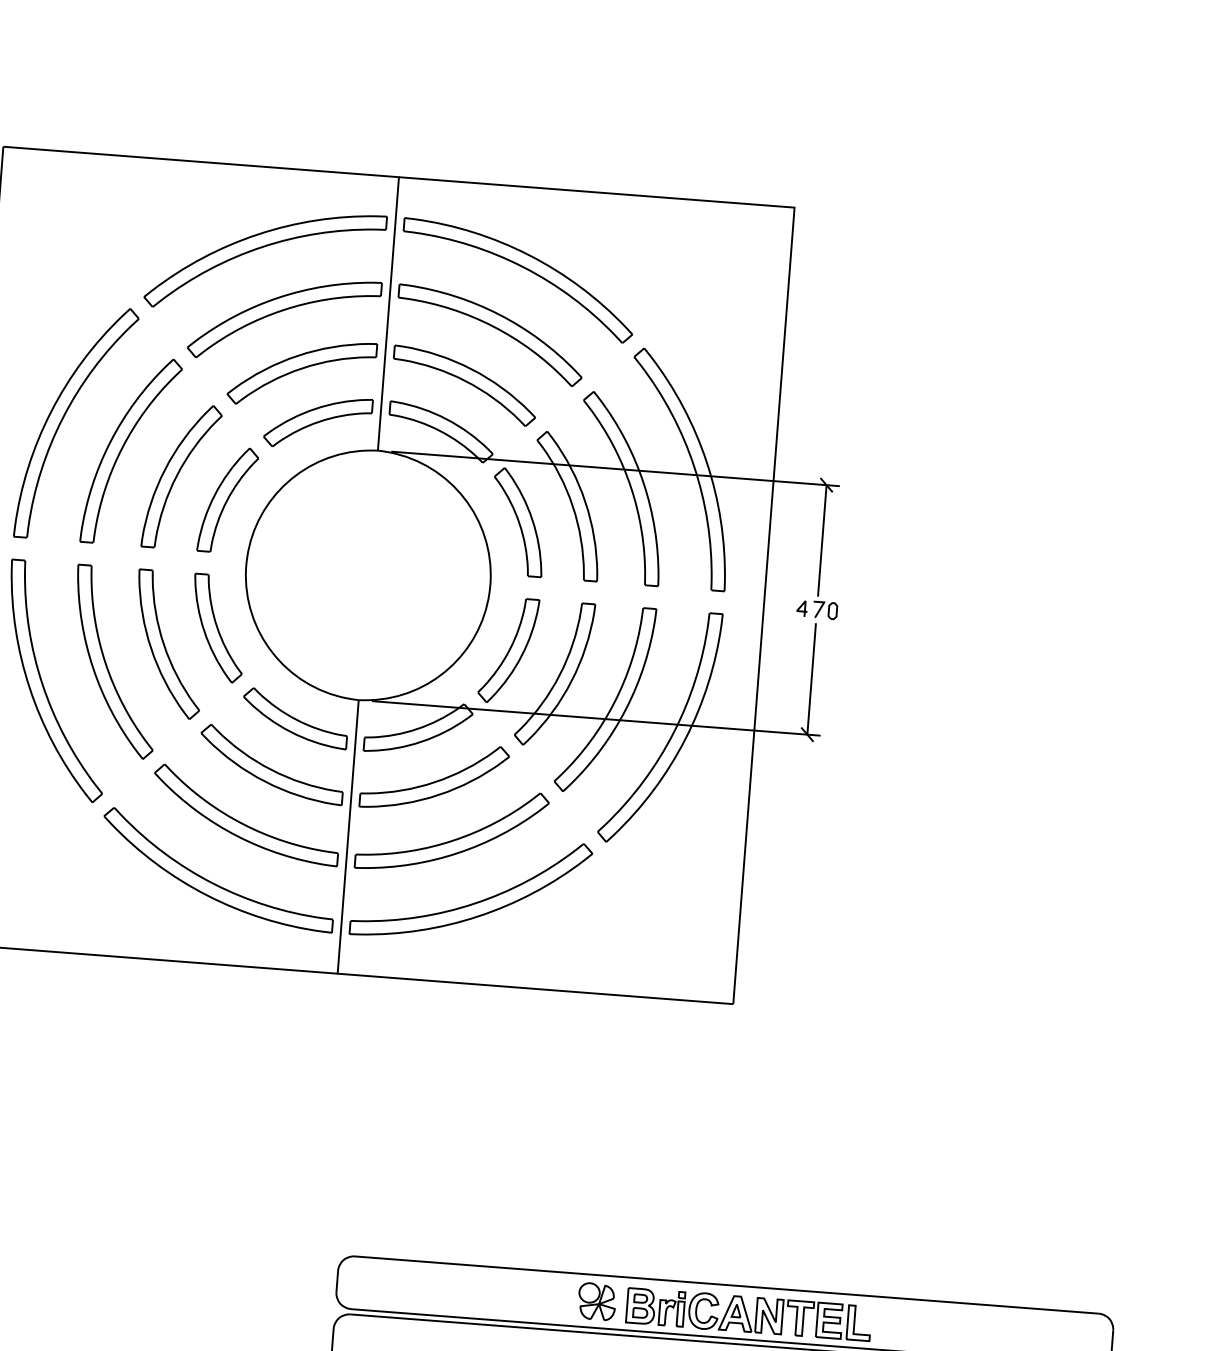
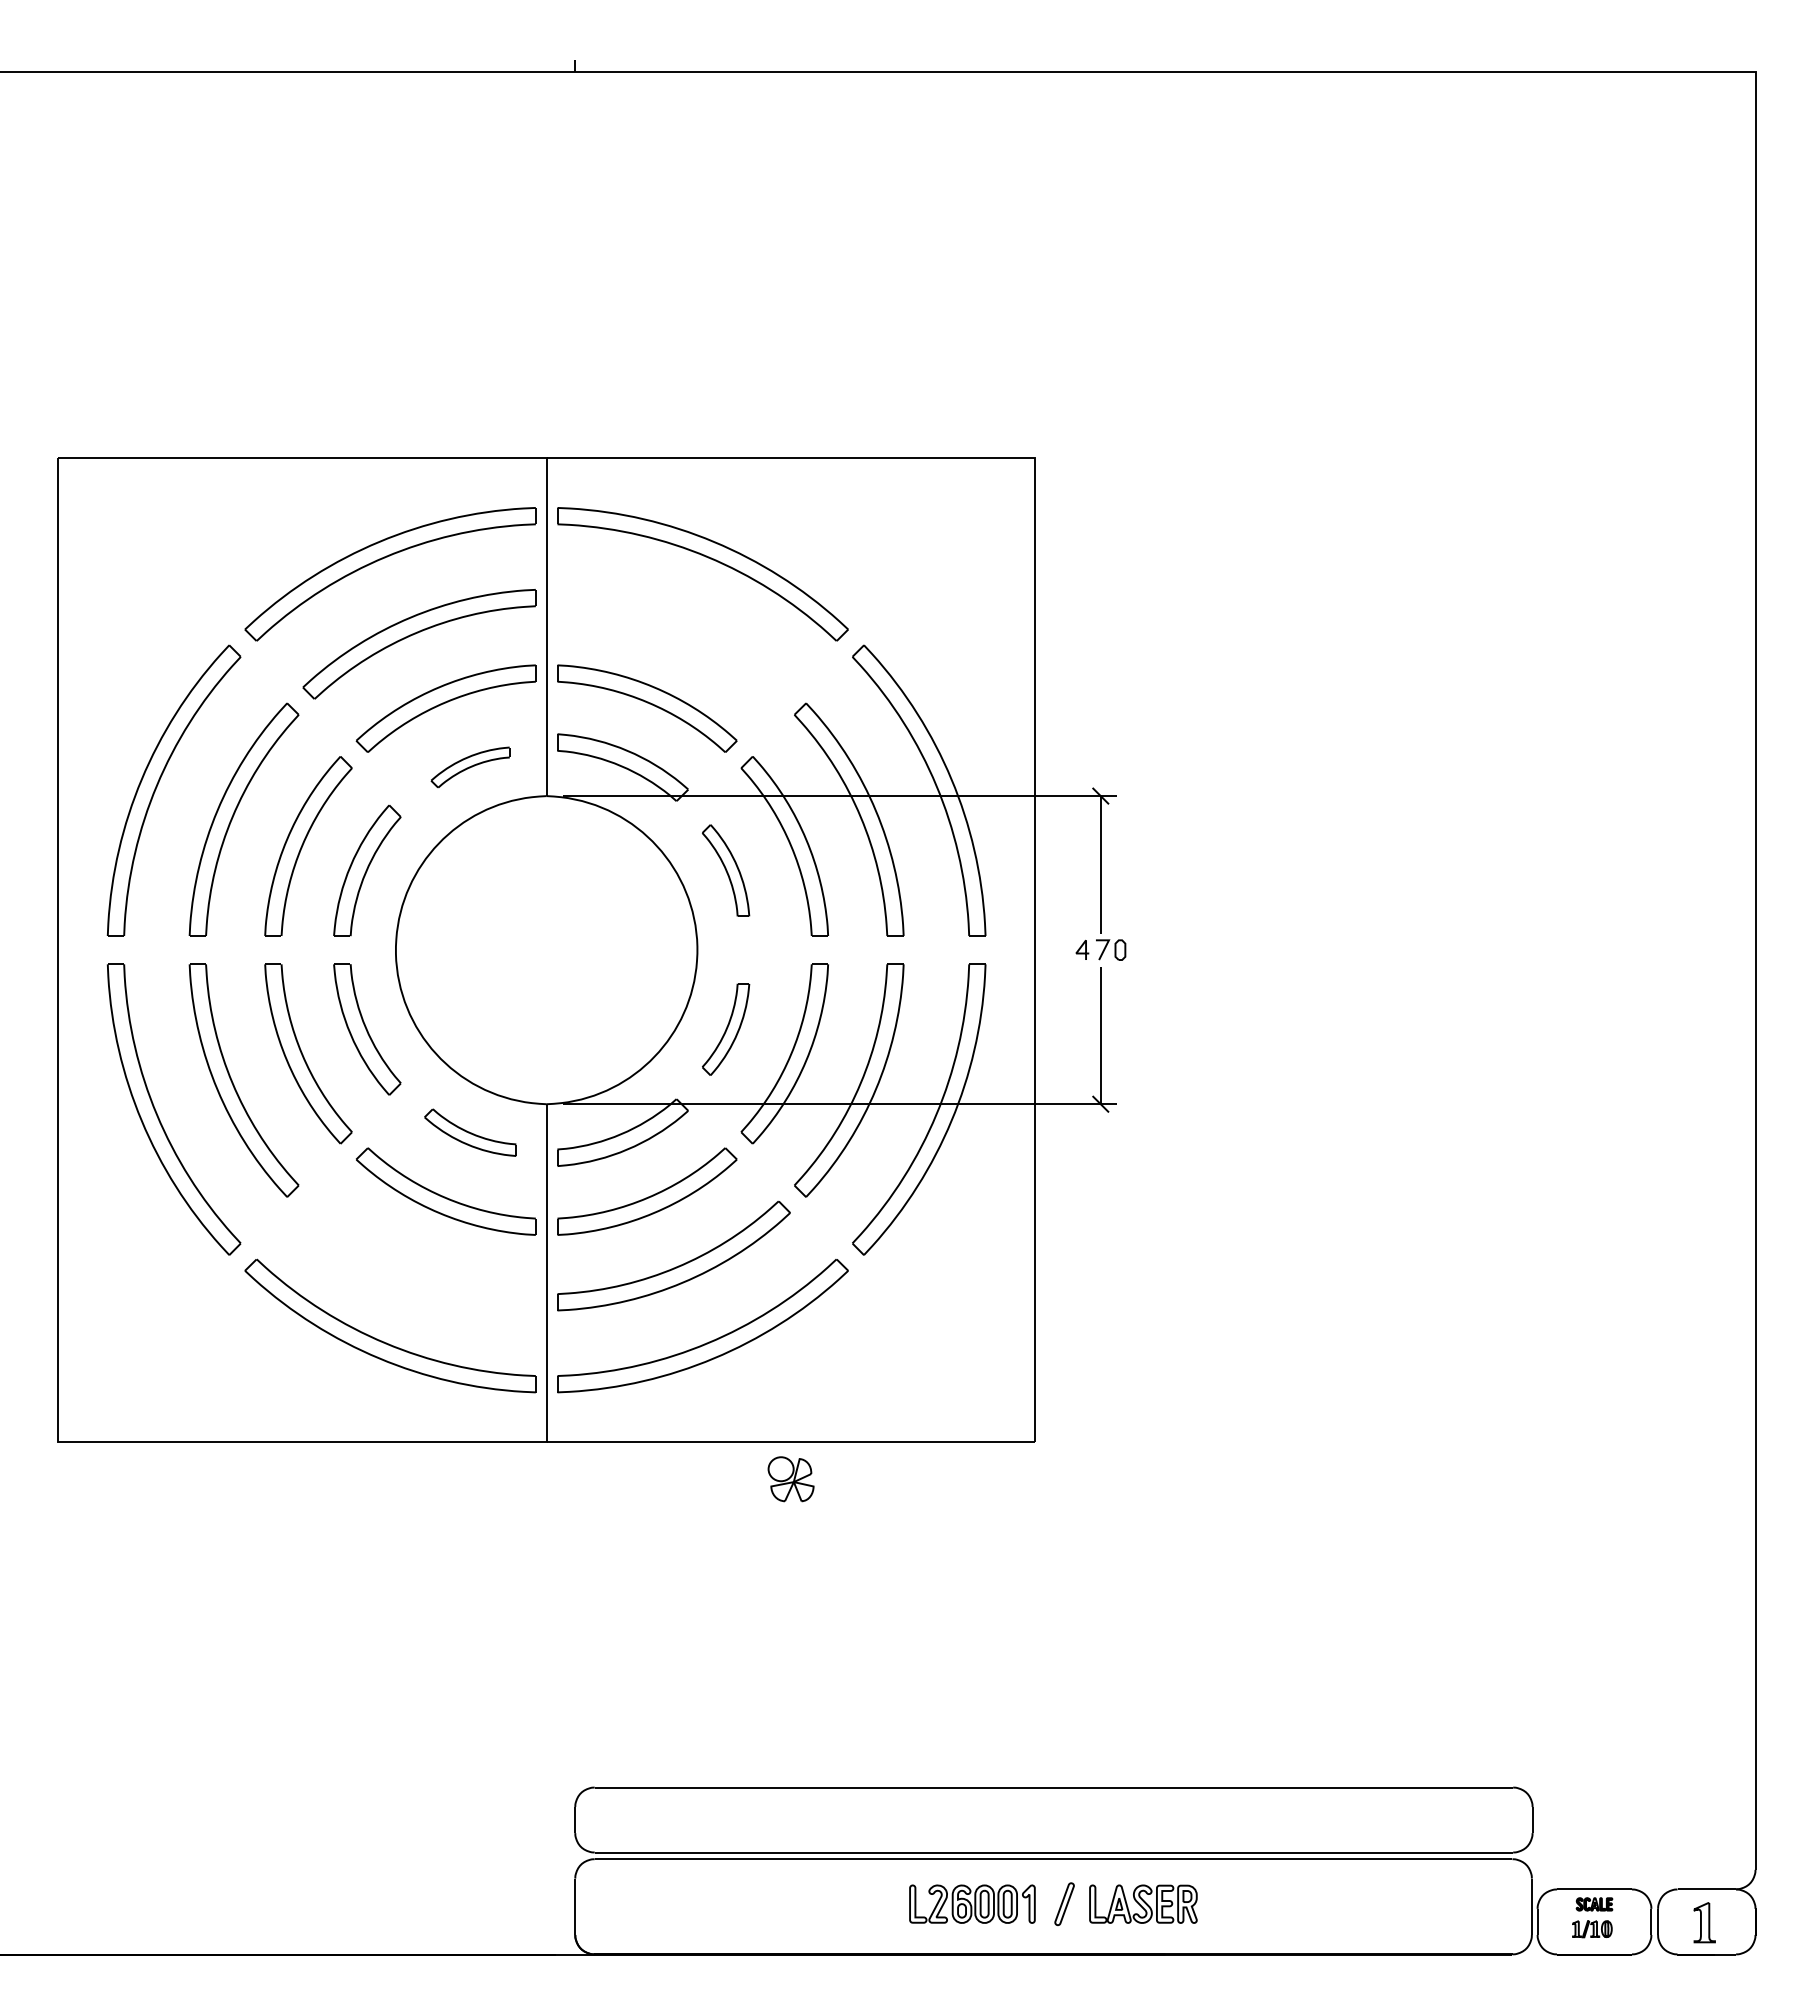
part: (493, 327) -> (677, 634), removed
part: (318, 422) -> (470, 767), size x0.6
part: (518, 522) -> (725, 870), size x0.7
part: (508, 650) -> (725, 1029), size x0.7
part: (295, 718) -> (470, 1132), size x0.7
part: (241, 822) -> (414, 1265), removed
part: (596, 1301) -> (790, 1479), moved
part: (748, 1314) -> (1083, 1821), removed

